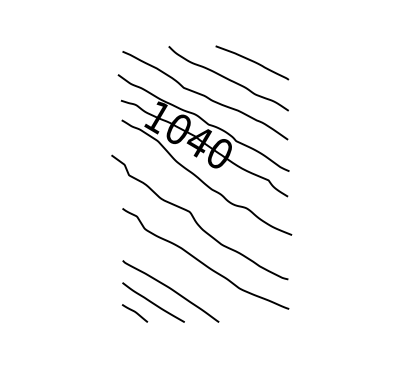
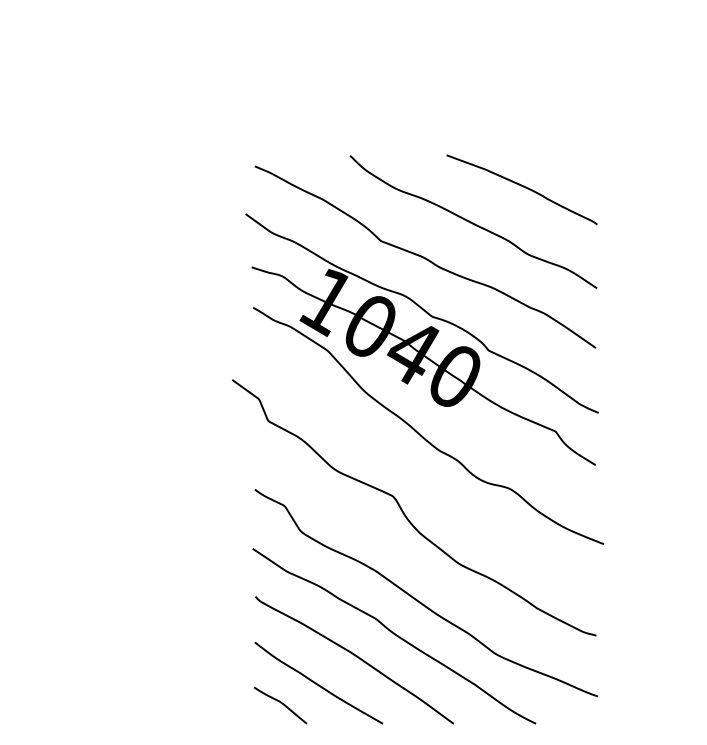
curve: (190, 279) -> (394, 635), added

